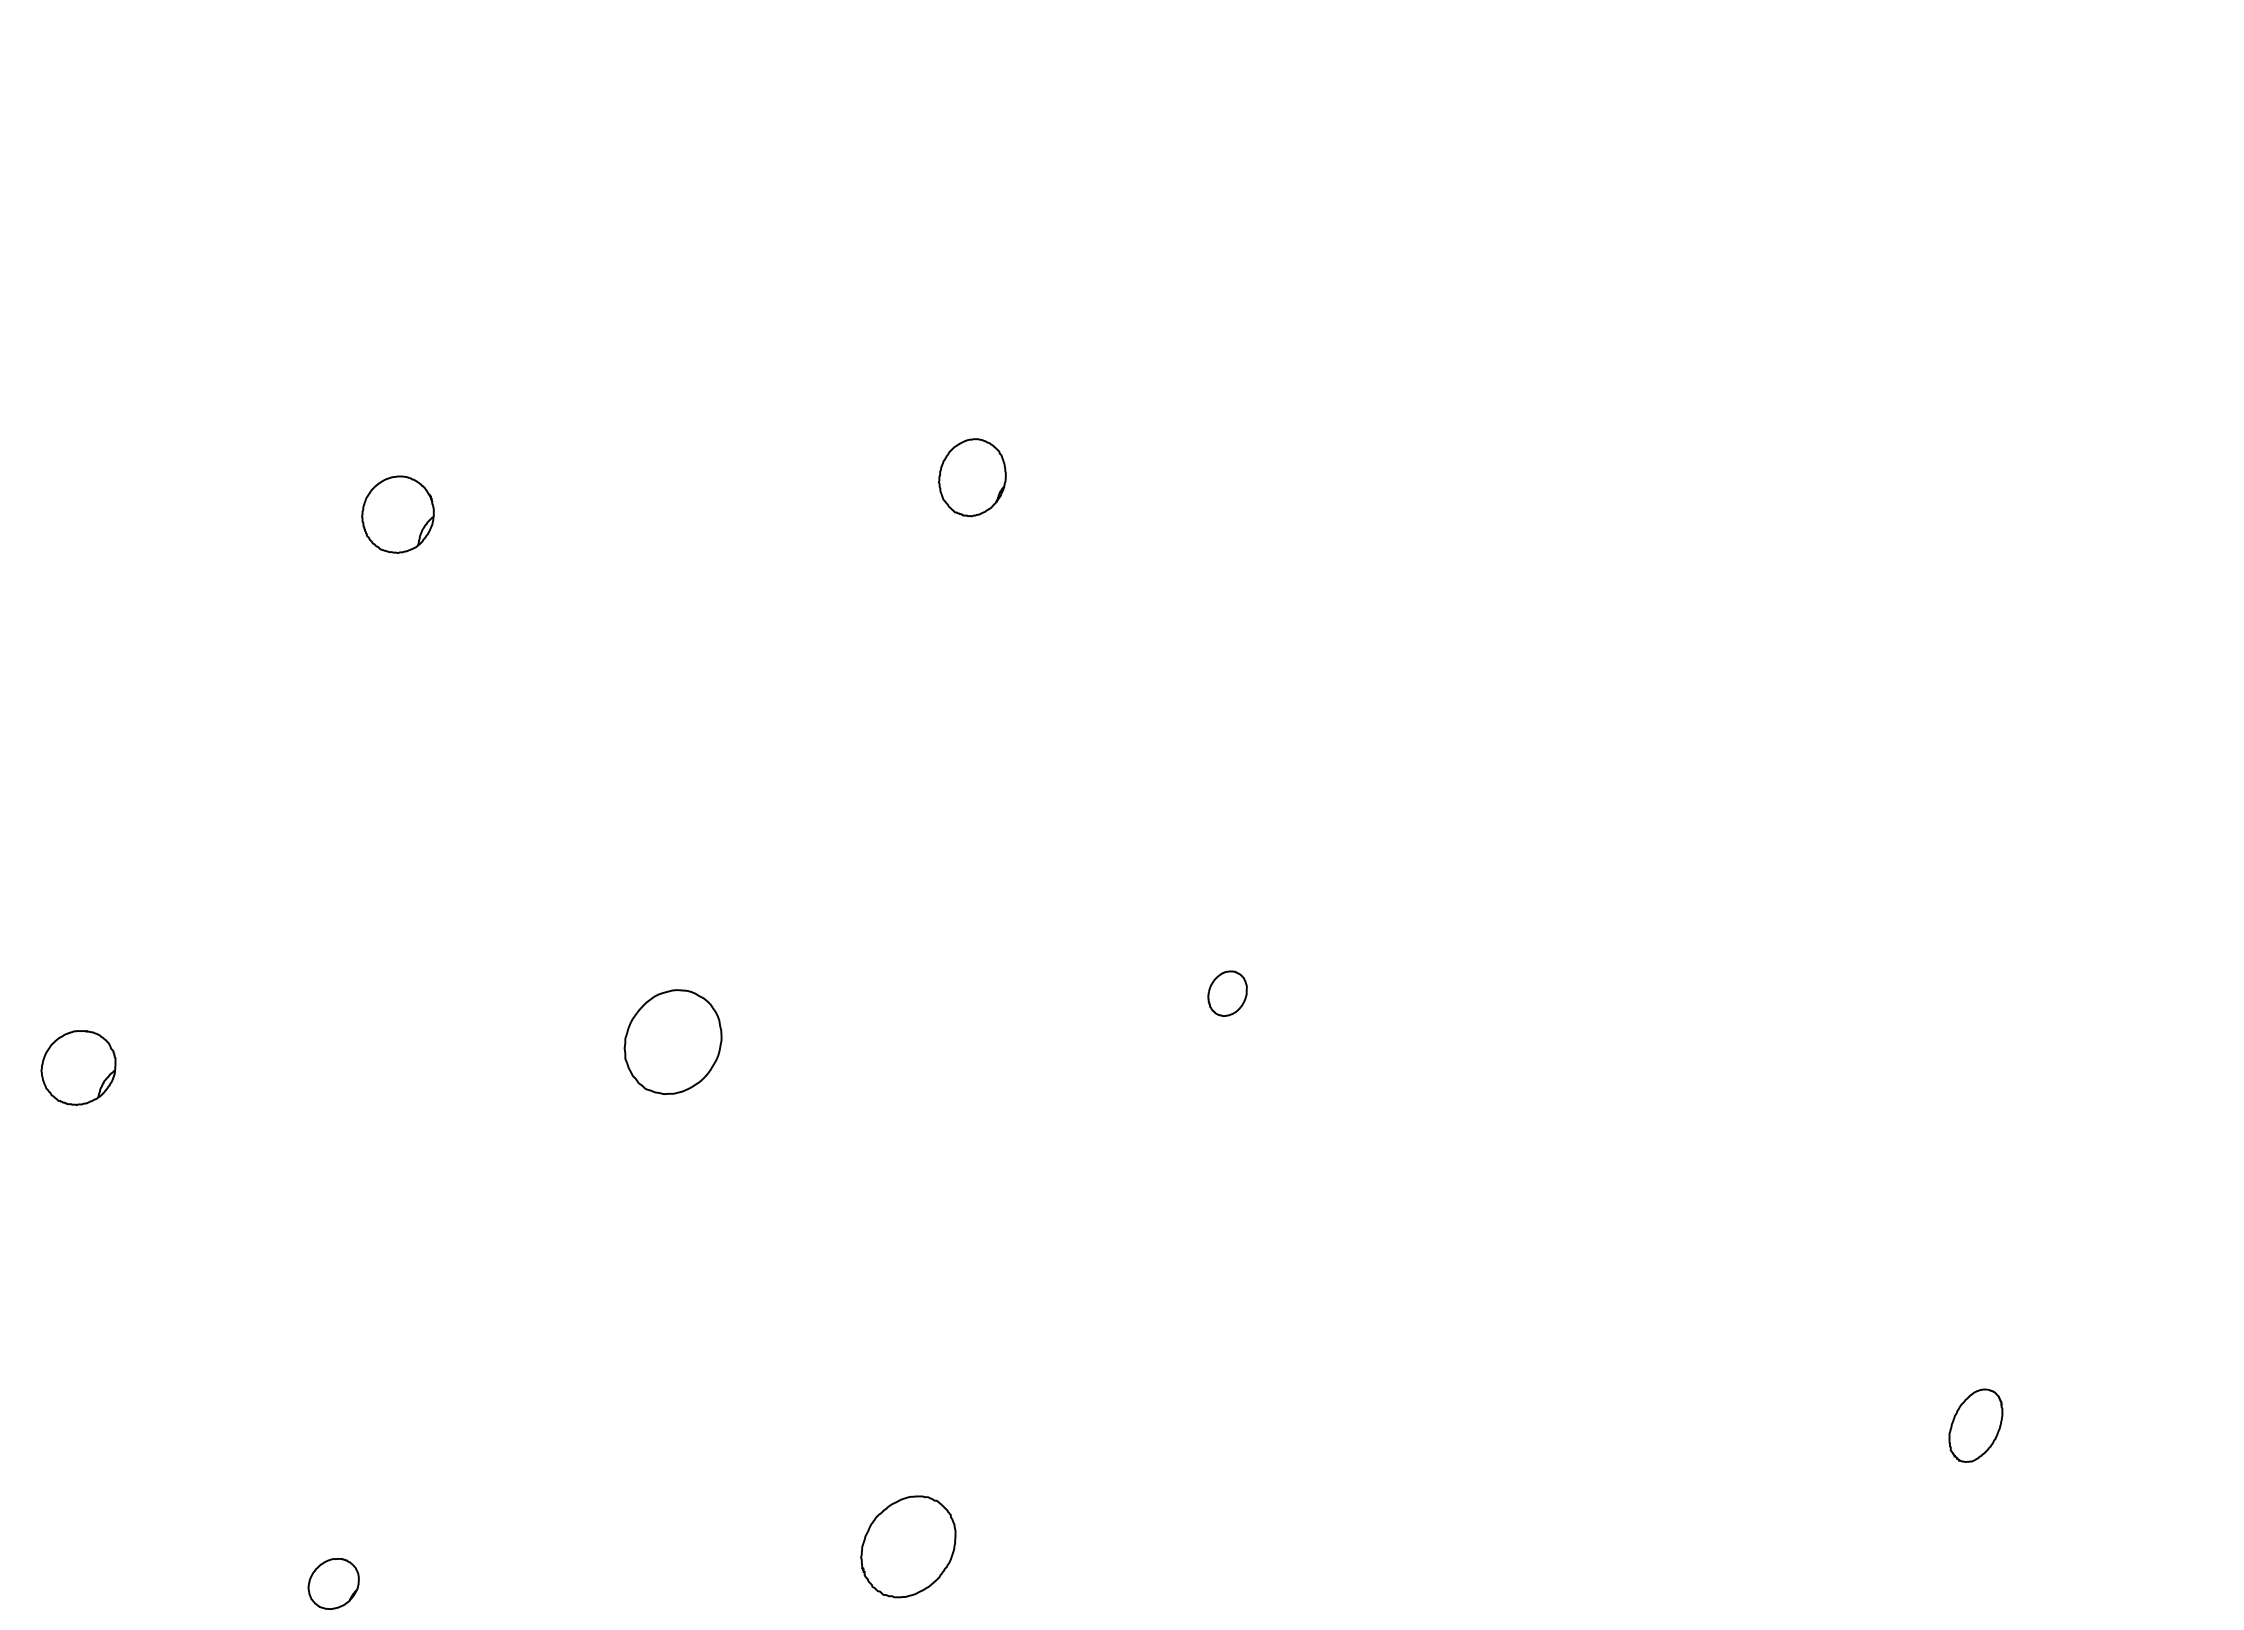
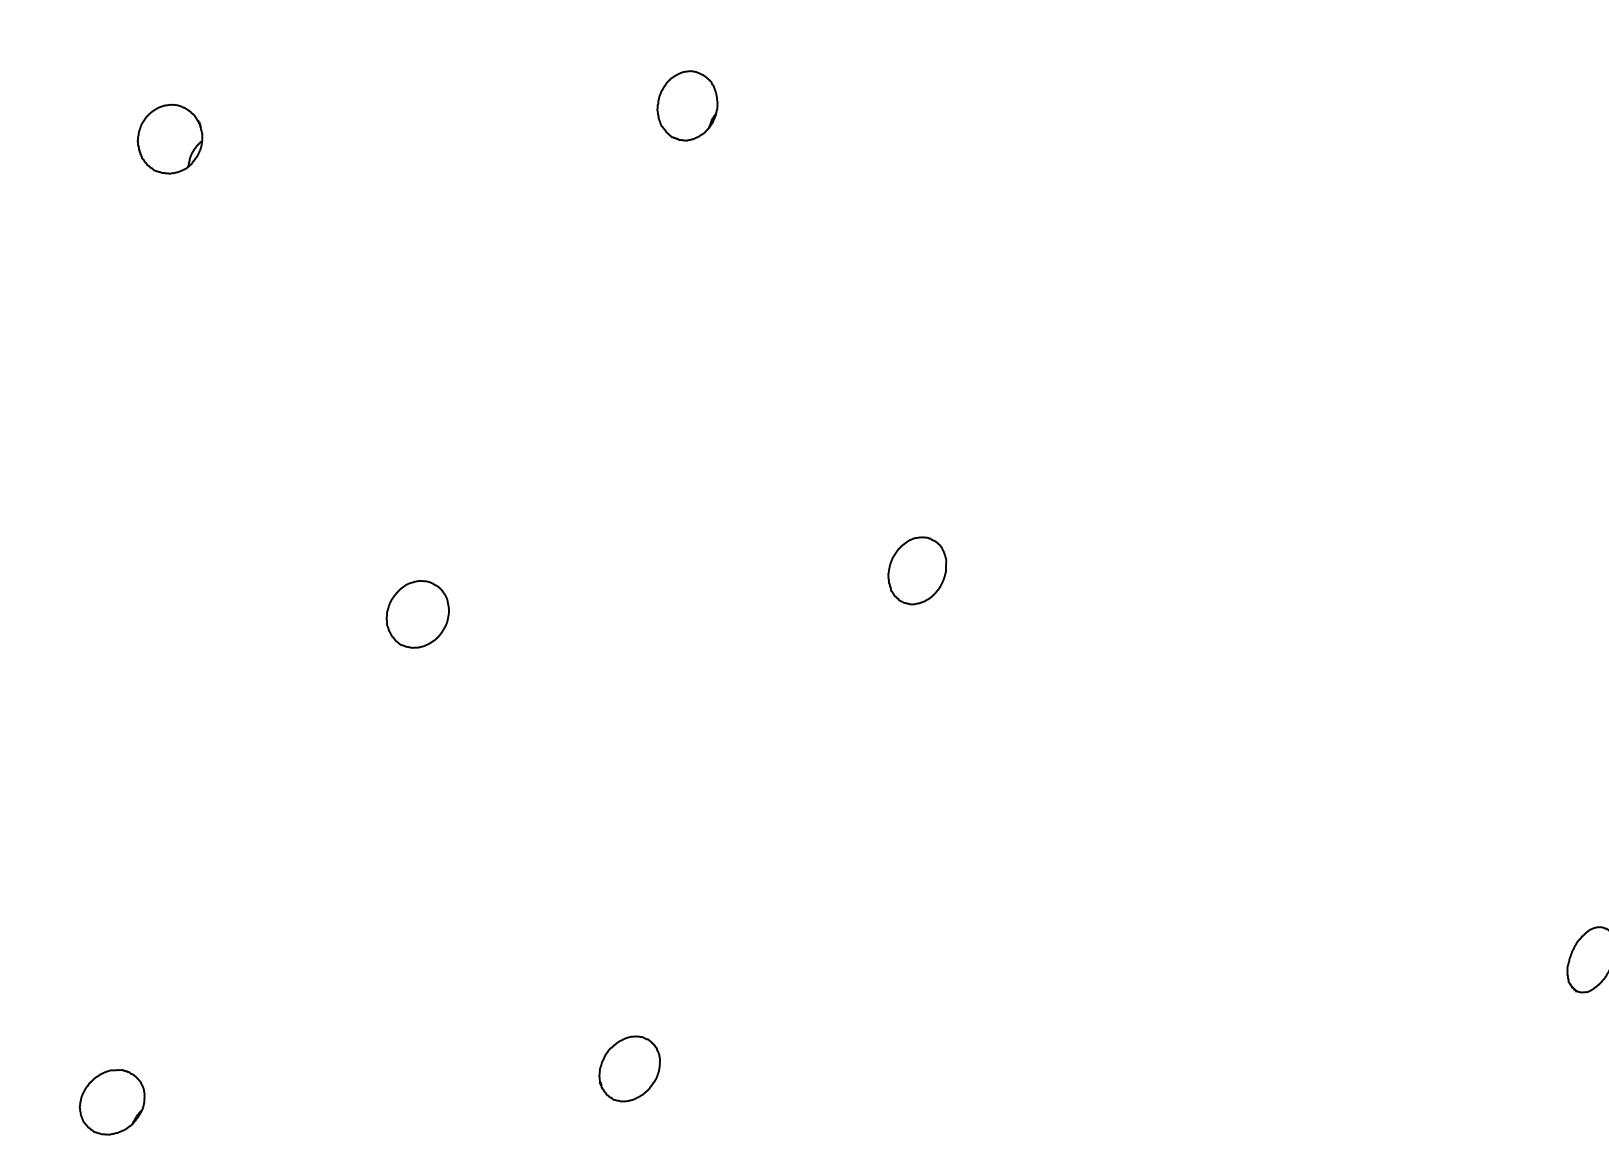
part: (1227, 993) -> (917, 570), size x1.67
part: (672, 1042) -> (417, 614), size x0.71
part: (907, 1546) -> (628, 1068), size x0.71
part: (333, 1583) -> (111, 1101), size x1.43

